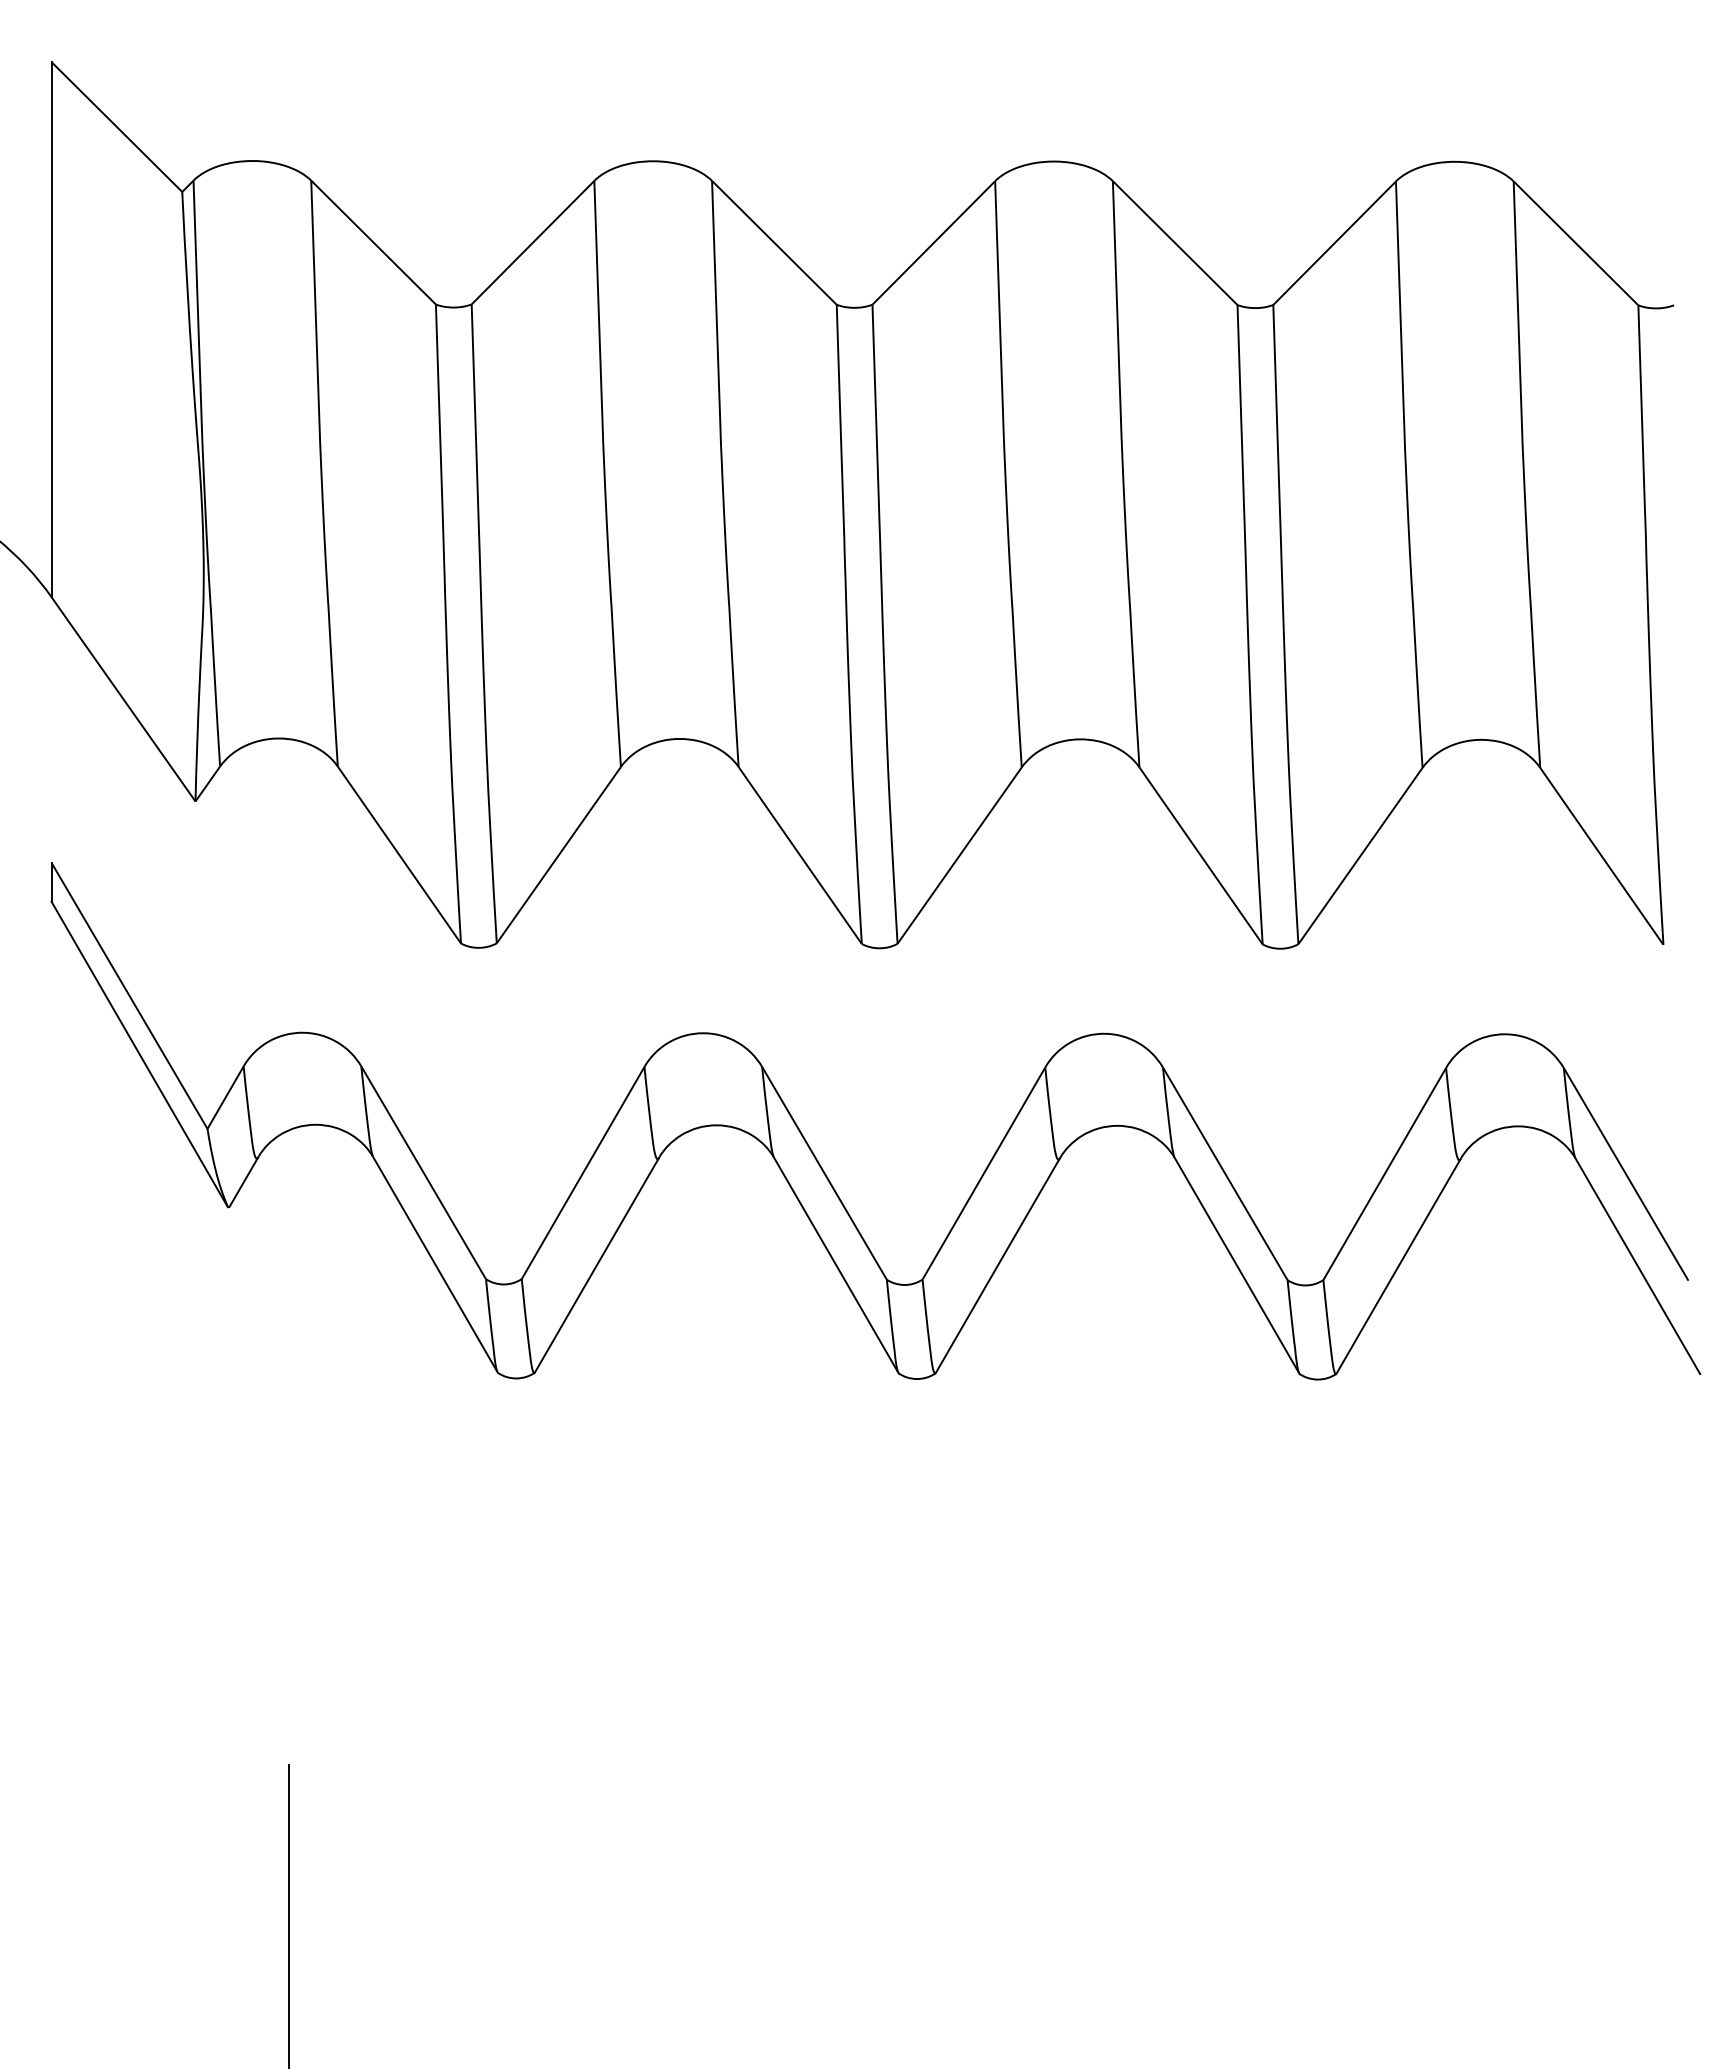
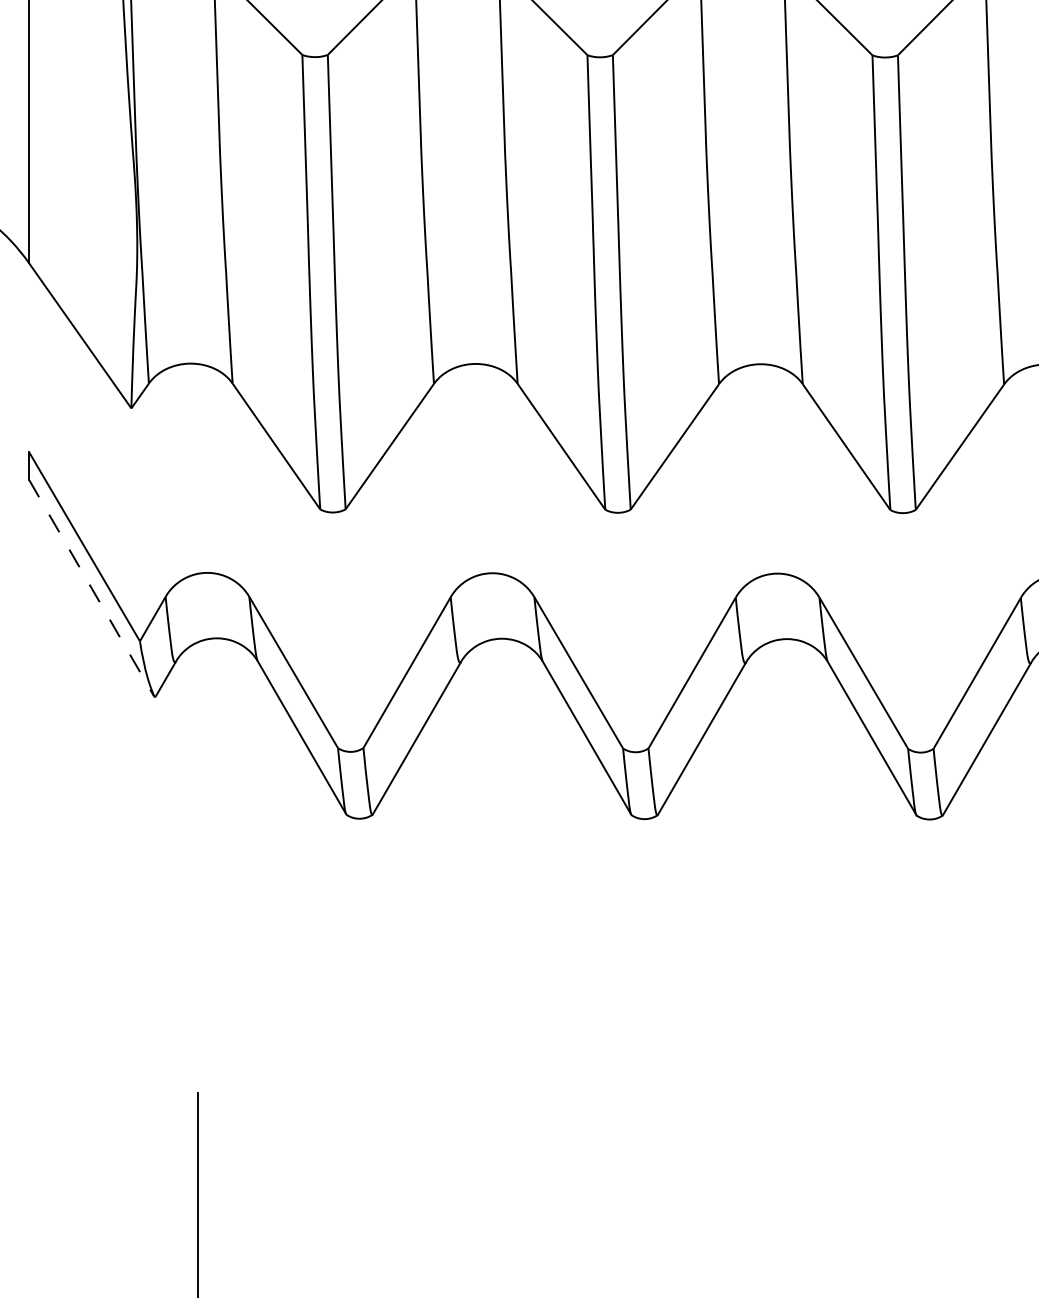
line: (139, 1053) -> (91, 587), solid -> dashed

